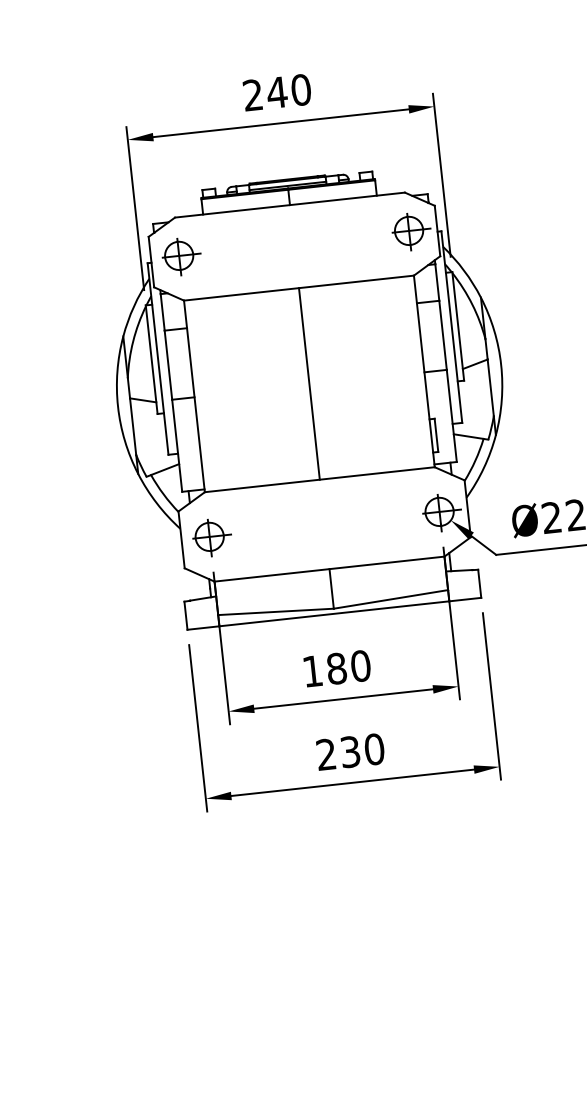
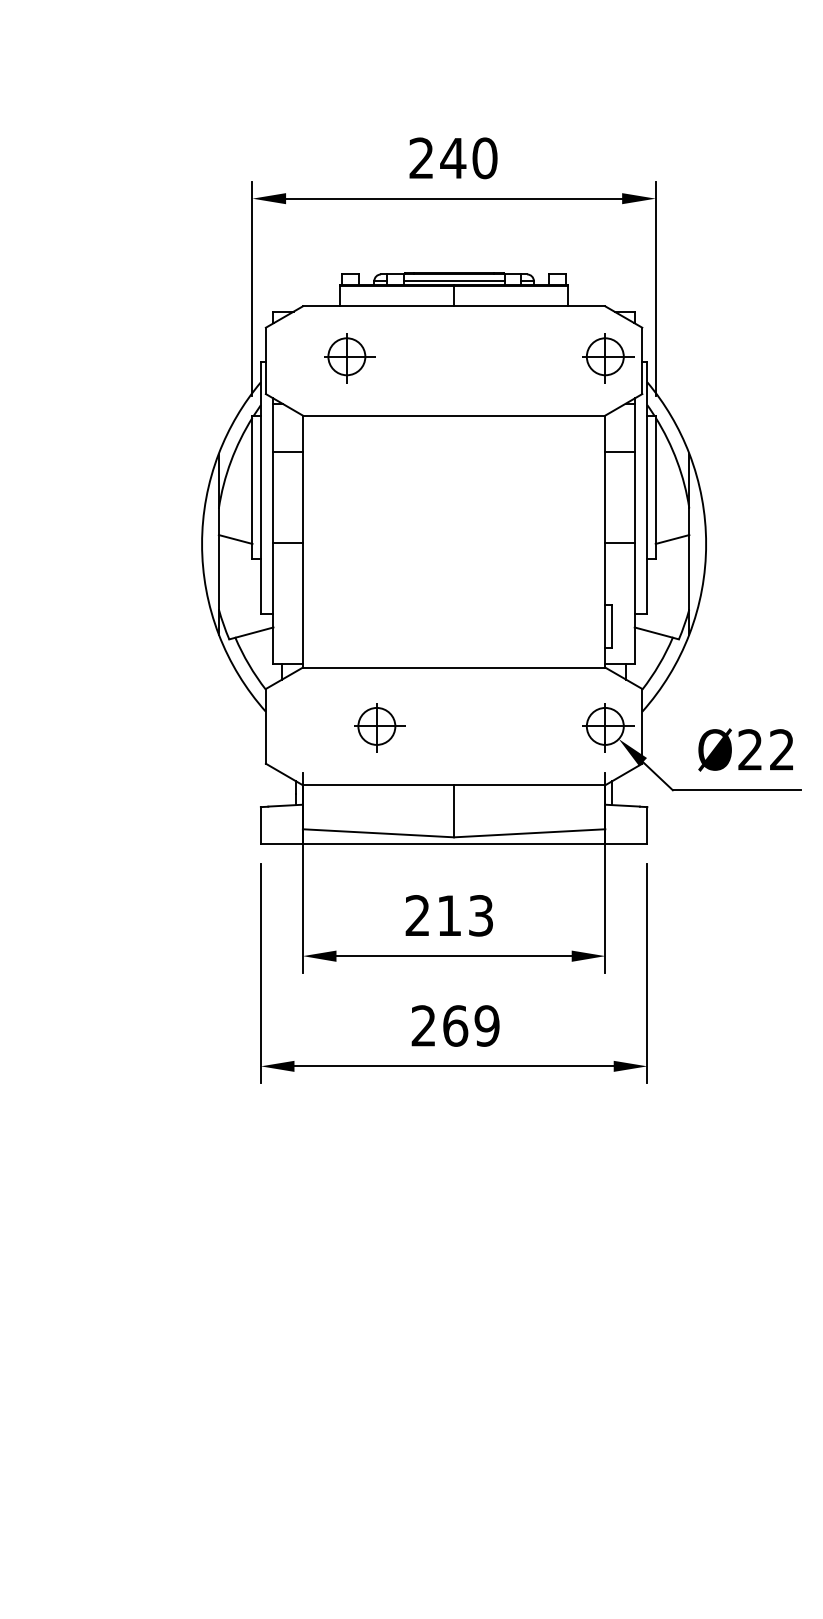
part: (181, 257) -> (349, 358), moved
line: (309, 383) -> (454, 541), removed
part: (211, 537) -> (379, 727), moved
text: (336, 668) -> (449, 915), 180 -> 213
text: (362, 750) -> (471, 1025), 230 -> 269

